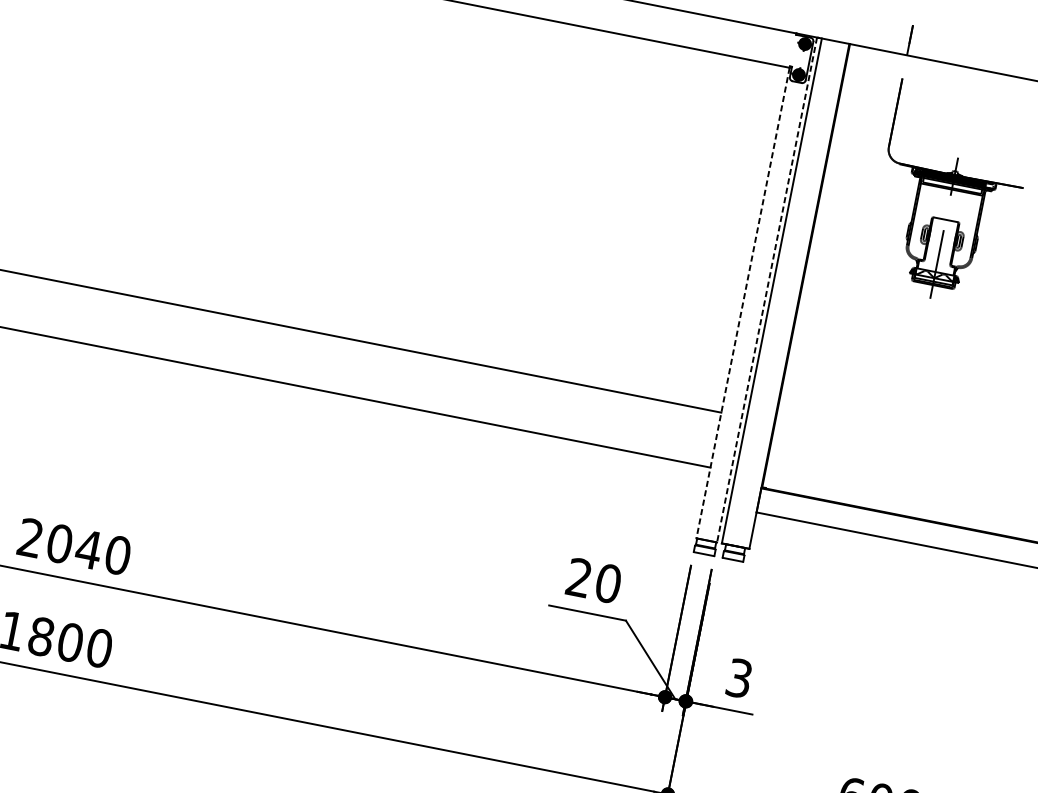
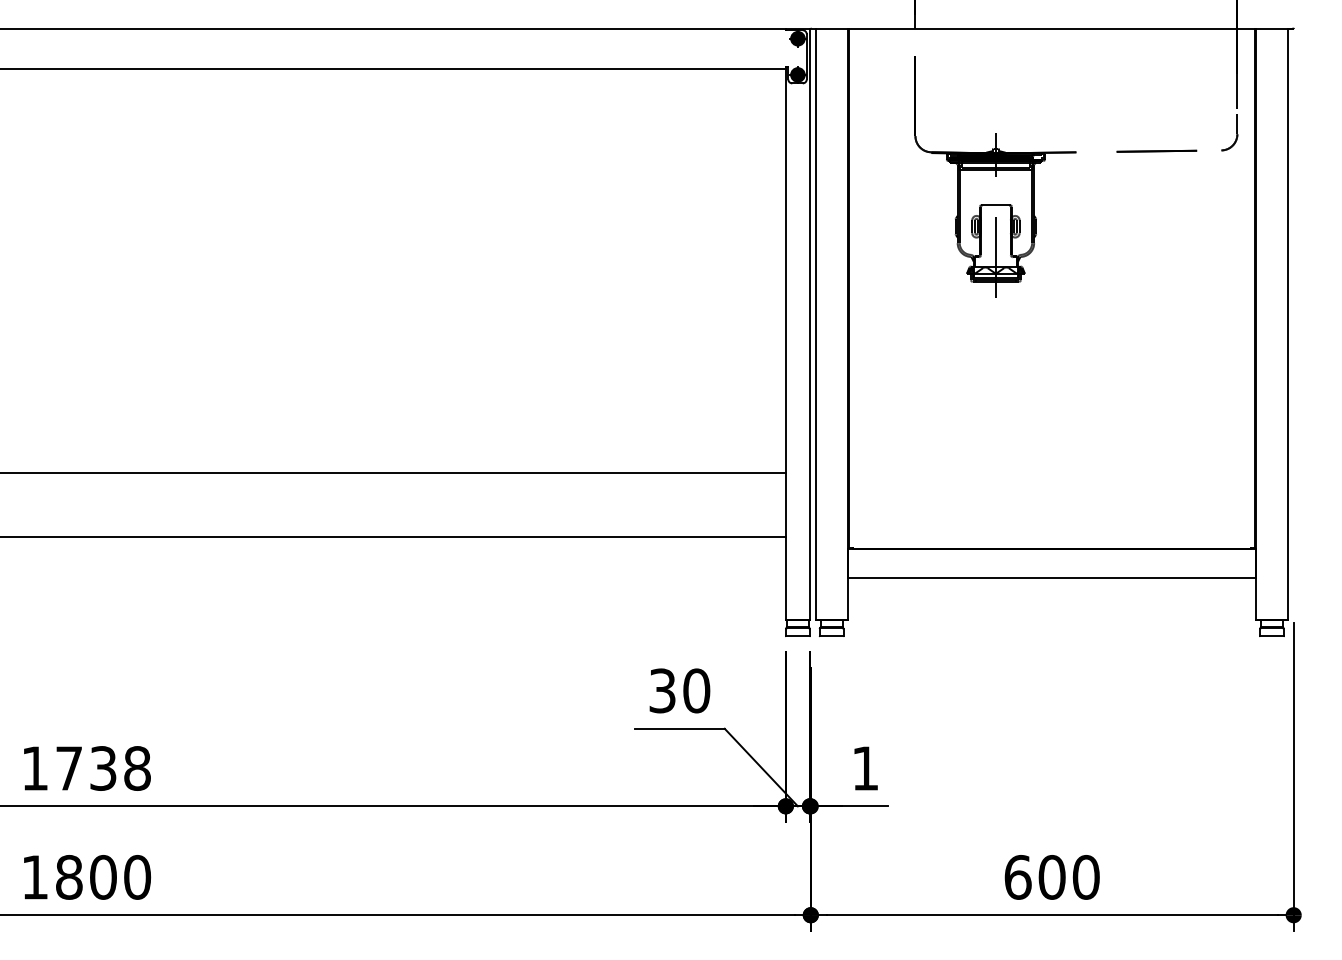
line: (767, 290) -> (810, 324), dashed -> solid
line: (742, 302) -> (785, 344), dashed -> solid
text: (74, 546) -> (86, 768), 2040 -> 1738
text: (579, 577) -> (662, 690), 20 -> 30
text: (739, 678) -> (865, 768), 3 -> 1

